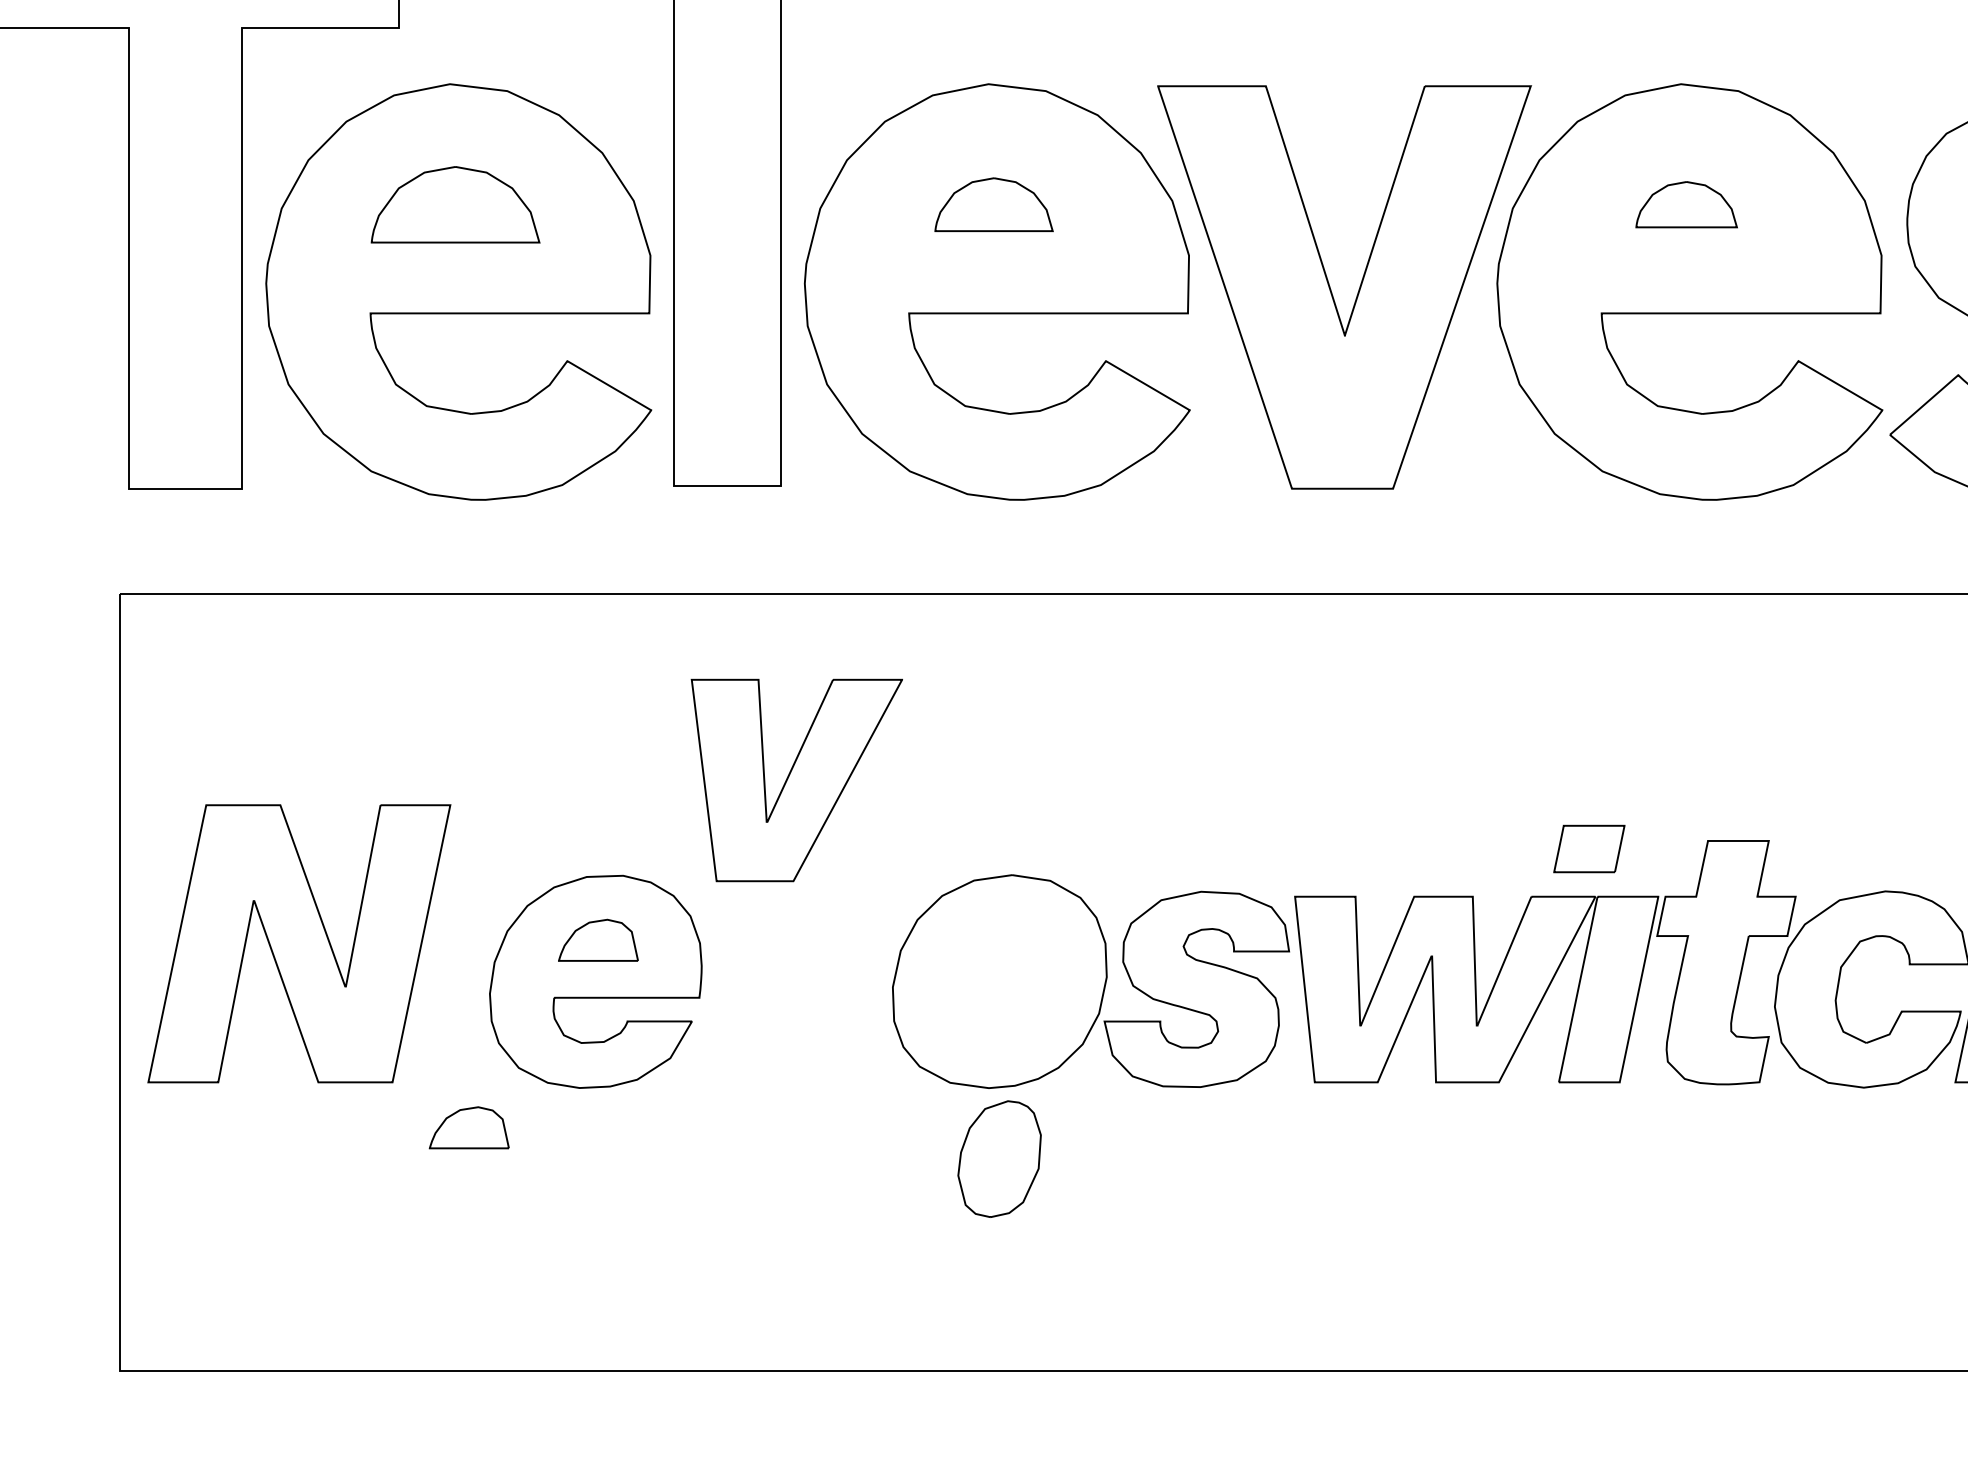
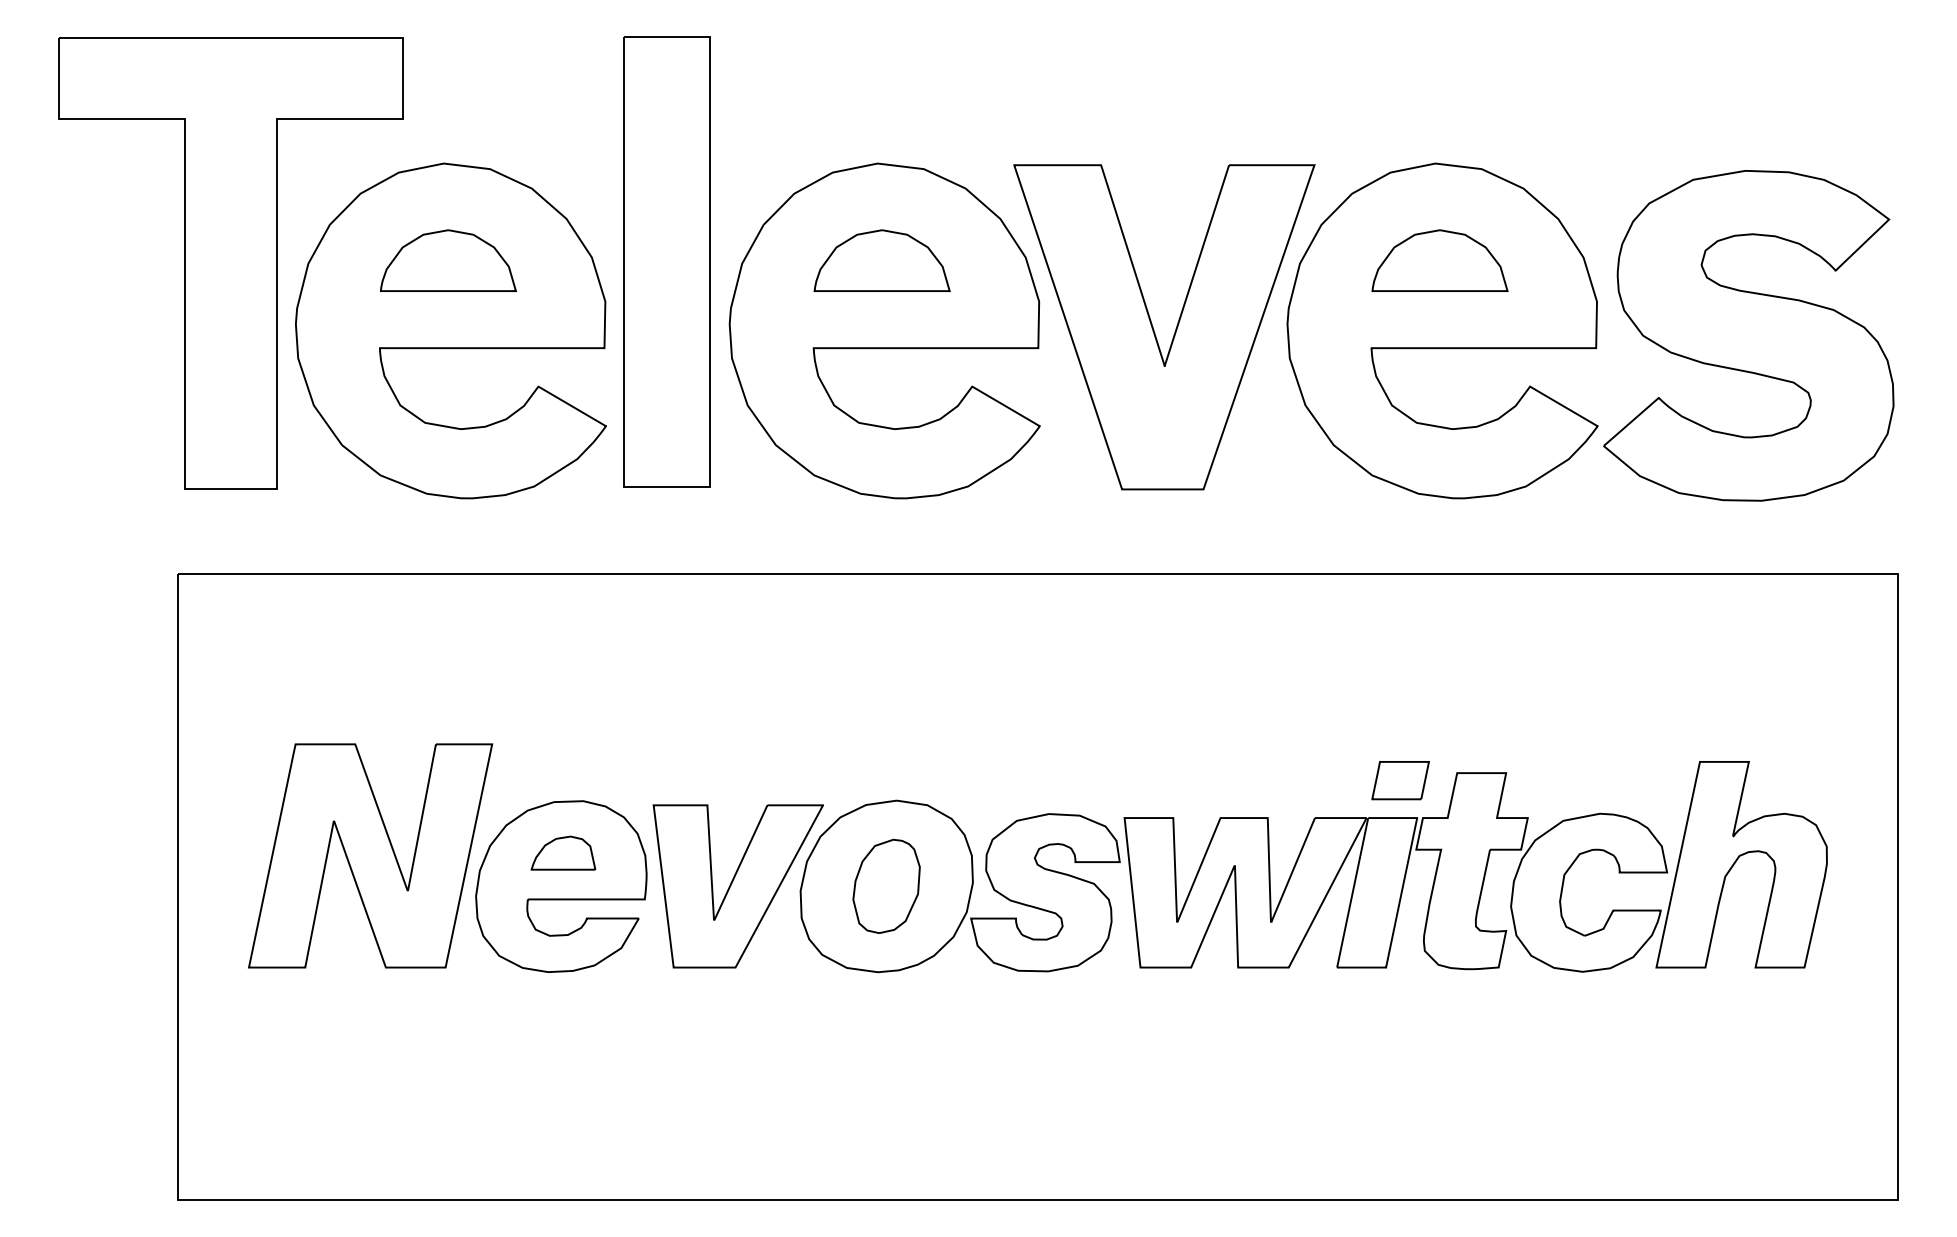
part: (993, 204) -> (881, 260), size x1.43
part: (1686, 204) -> (1439, 260), size x1.67
part: (795, 780) -> (737, 886), moved
part: (1589, 848) -> (1400, 780), moved
part: (299, 943) -> (370, 855), moved
part: (469, 1126) -> (459, 1003), removed
part: (999, 1158) -> (886, 885), moved

